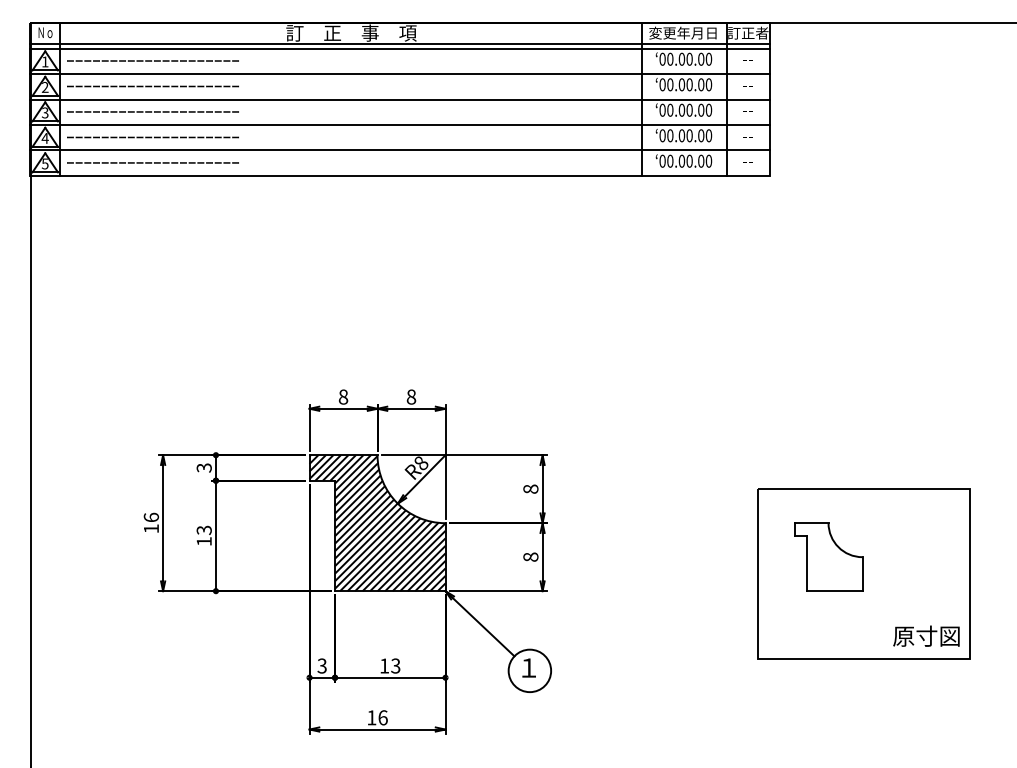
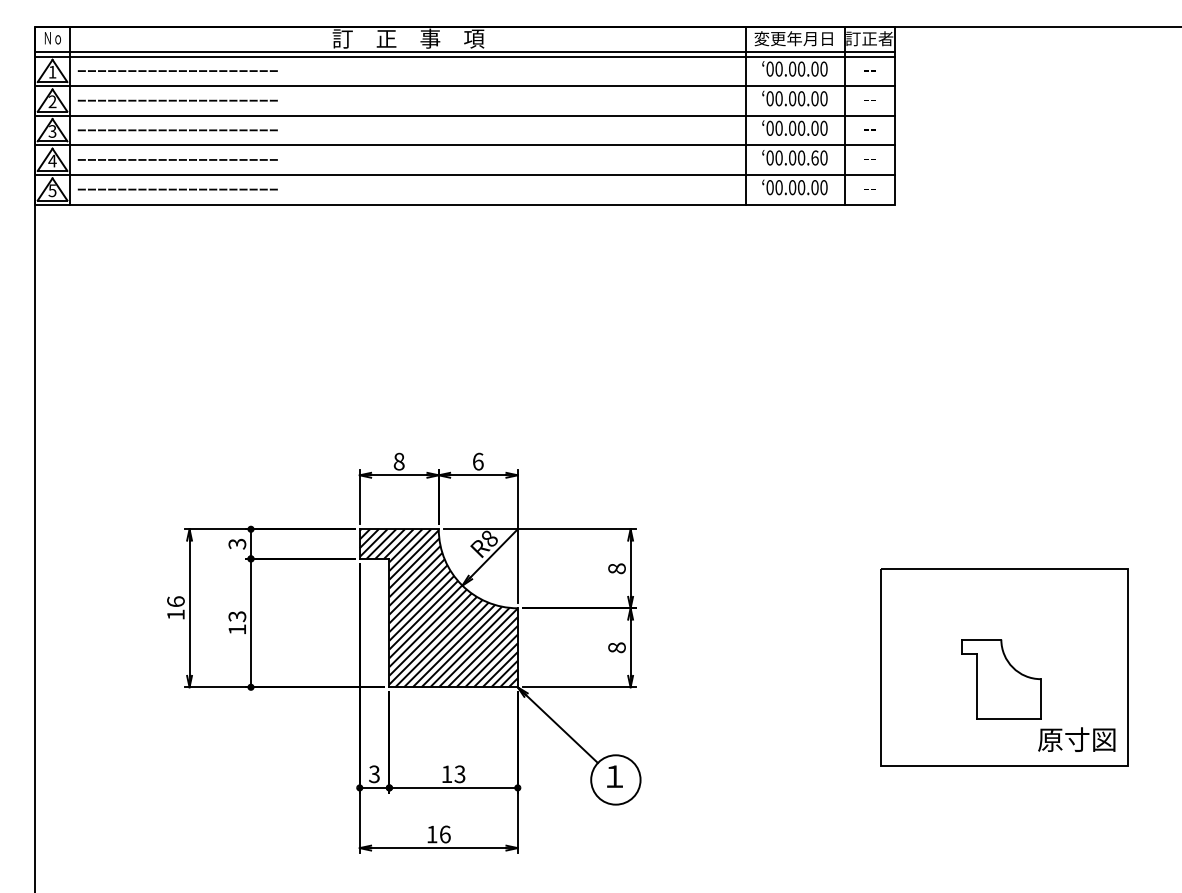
text: (701, 135) -> (815, 157), 00.00.00 -> 00.00.60
text: (411, 396) -> (478, 461), 8 -> 6
part: (828, 556) -> (1001, 678), moved

